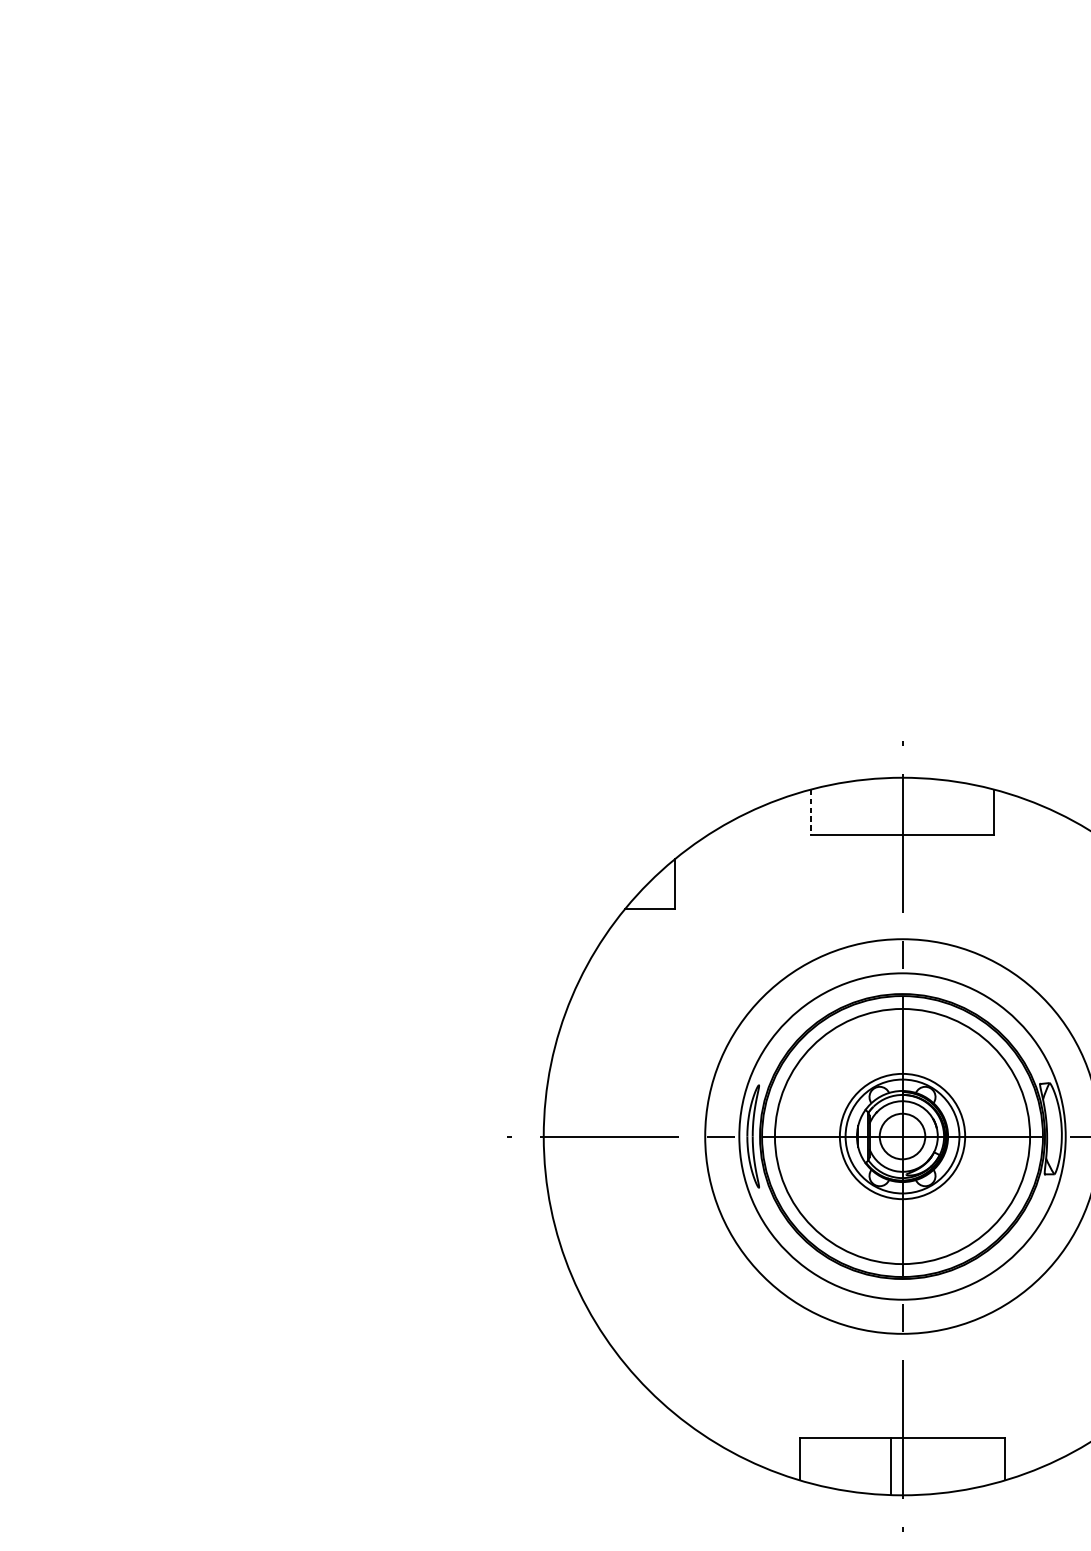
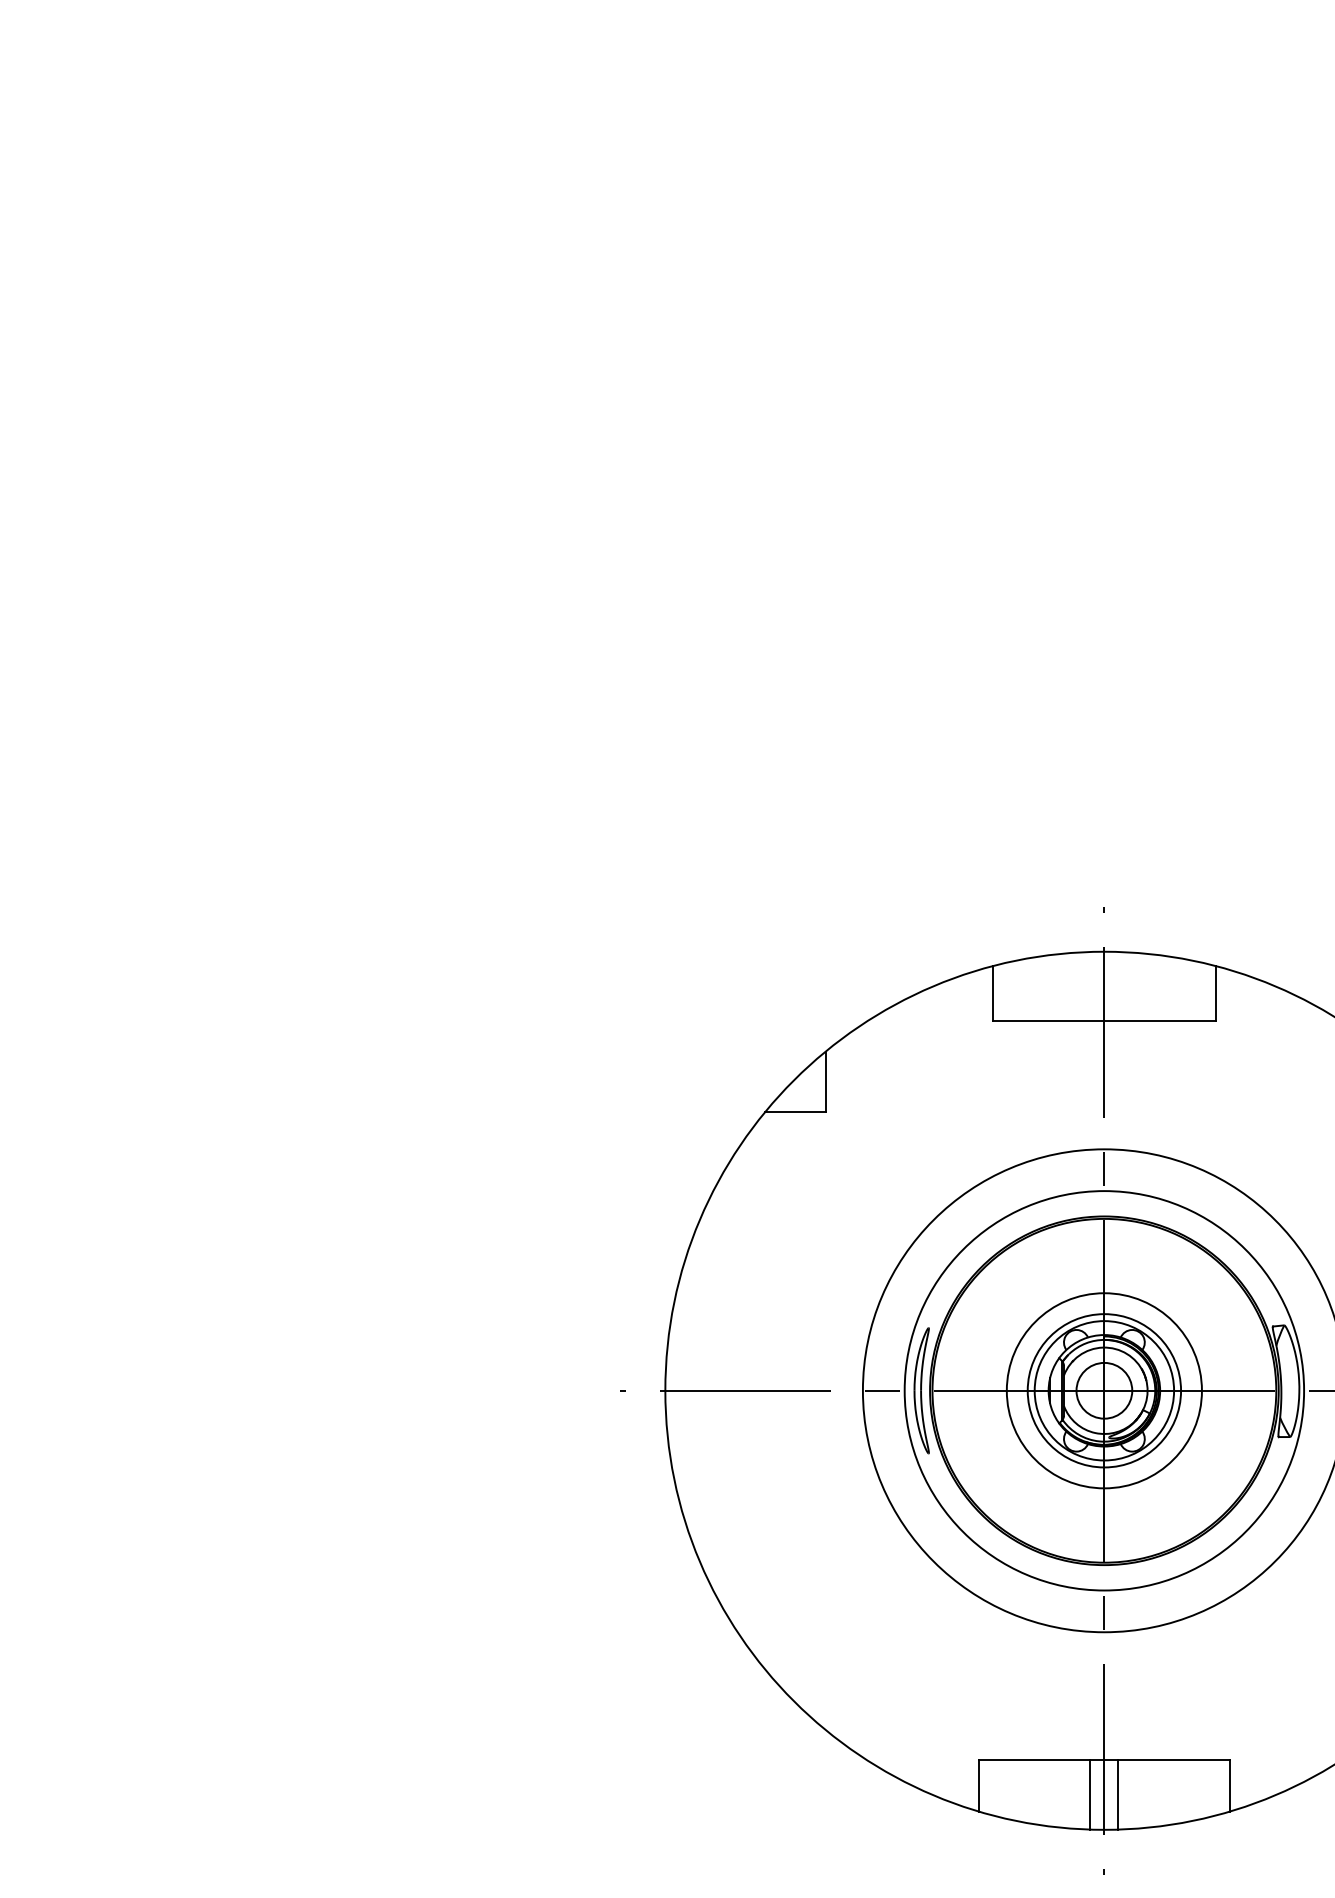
line: (811, 811) -> (992, 993), dashed -> solid
circle: (901, 1136) -> (1103, 1390), size x0.62
line: (914, 1466) -> (1118, 1794), added

